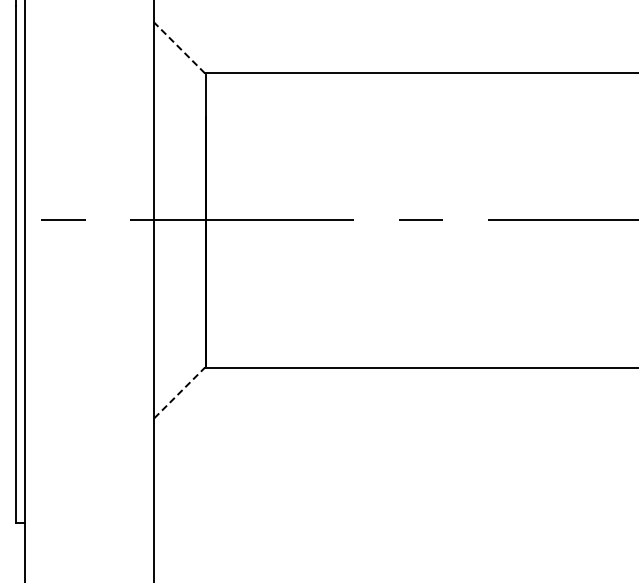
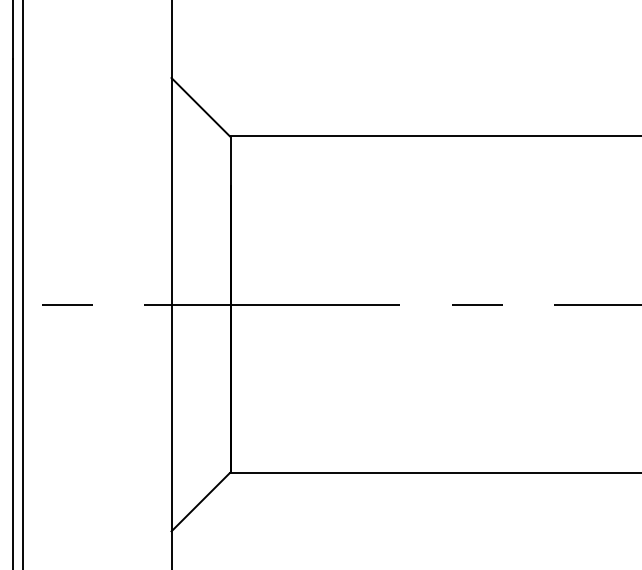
line: (179, 48) -> (200, 107), dashed -> solid
line: (179, 392) -> (200, 501), dashed -> solid

